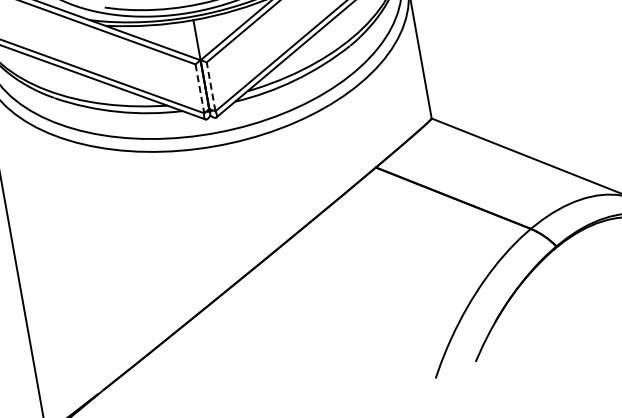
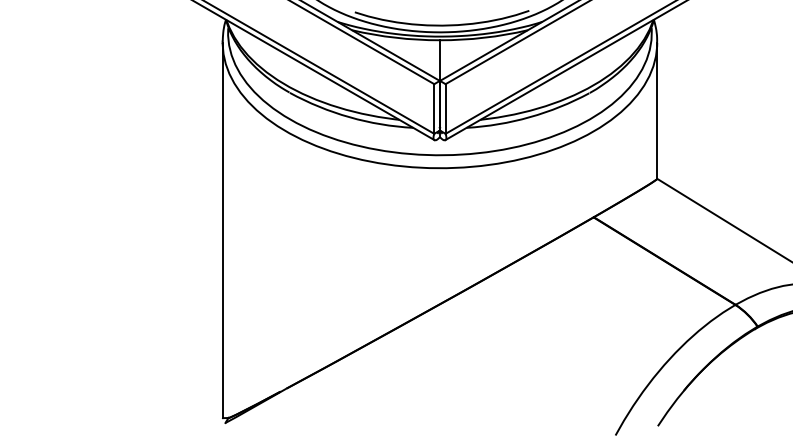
line: (211, 87) -> (445, 109), dashed -> solid
line: (200, 89) -> (434, 109), dashed -> solid

